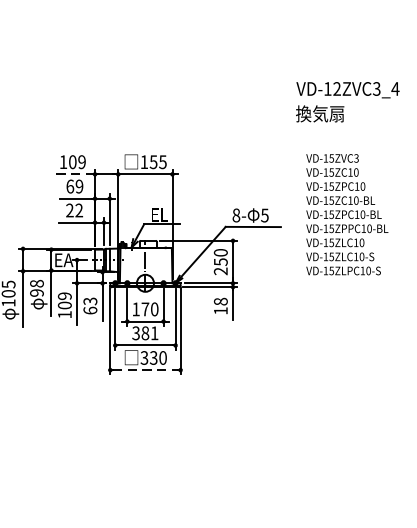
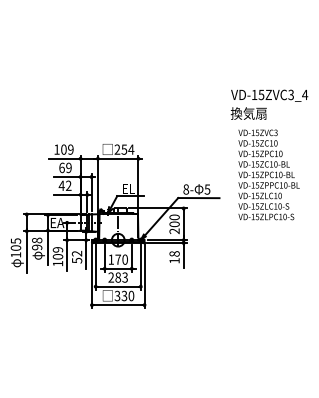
text: (337, 88) -> (261, 94), VD-12ZVC3_4 -> VD-15ZVC3_4
text: (153, 161) -> (124, 149), 155 -> 254
line: (73, 173) -> (64, 158), dashed -> solid
text: (69, 210) -> (61, 185), 22 -> 42
text: (346, 214) -> (268, 174), moved
text: (220, 262) -> (174, 224), 250 -> 200
text: (89, 305) -> (76, 256), 63 -> 52
text: (144, 333) -> (117, 277), 381 -> 283
line: (145, 370) -> (118, 305), dashed -> solid

